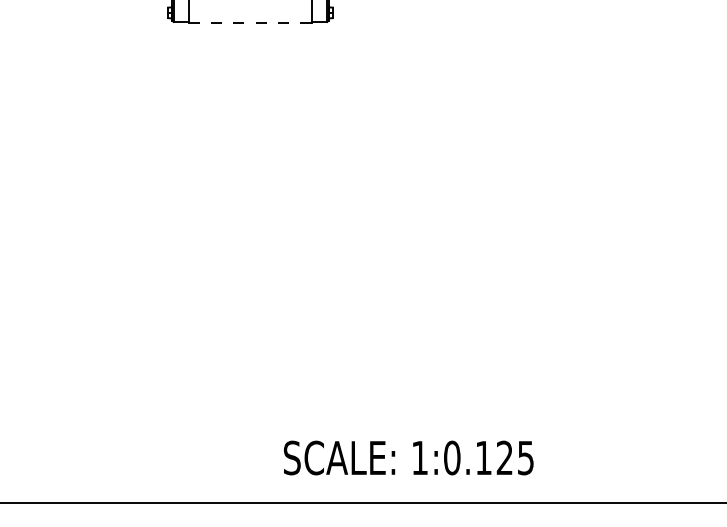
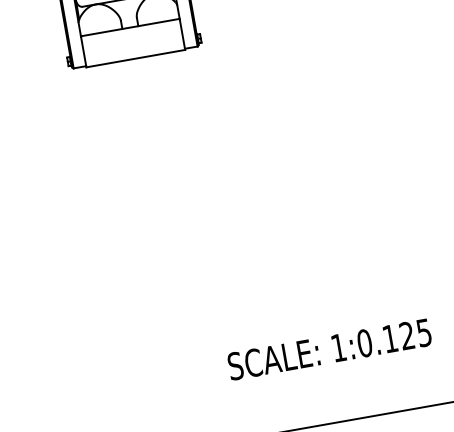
line: (249, 23) -> (135, 58), dashed -> solid
text: (408, 457) -> (329, 349), moved

